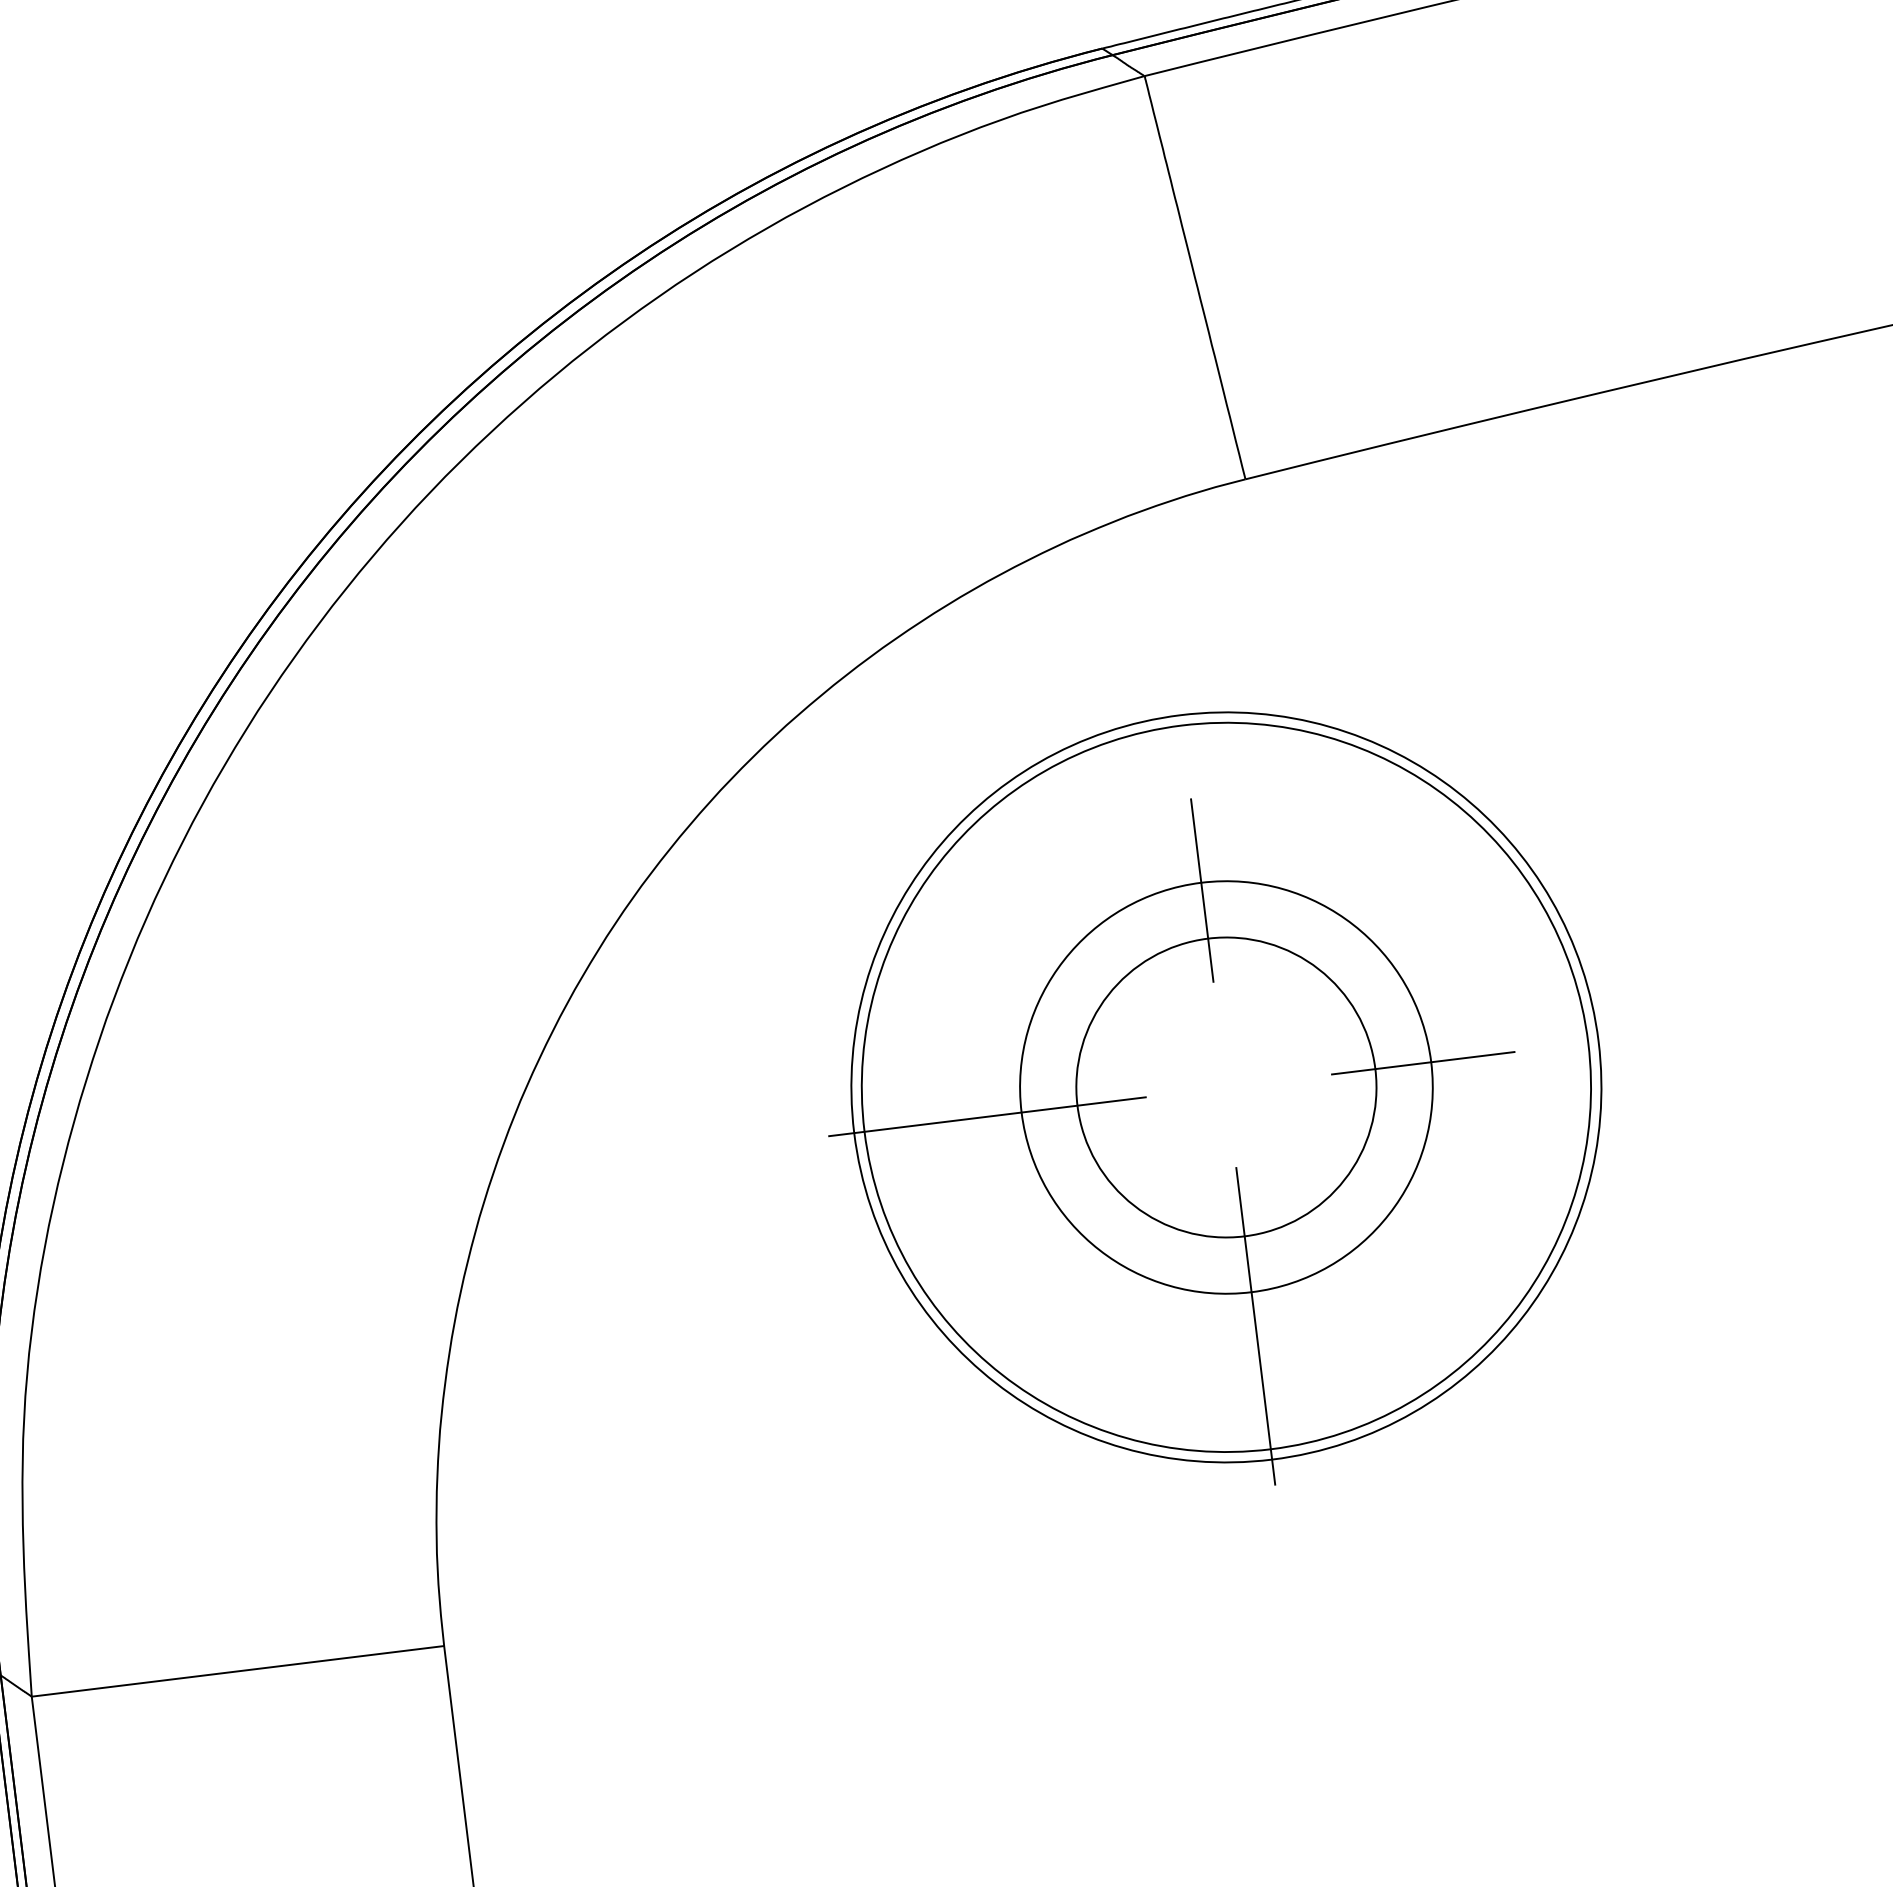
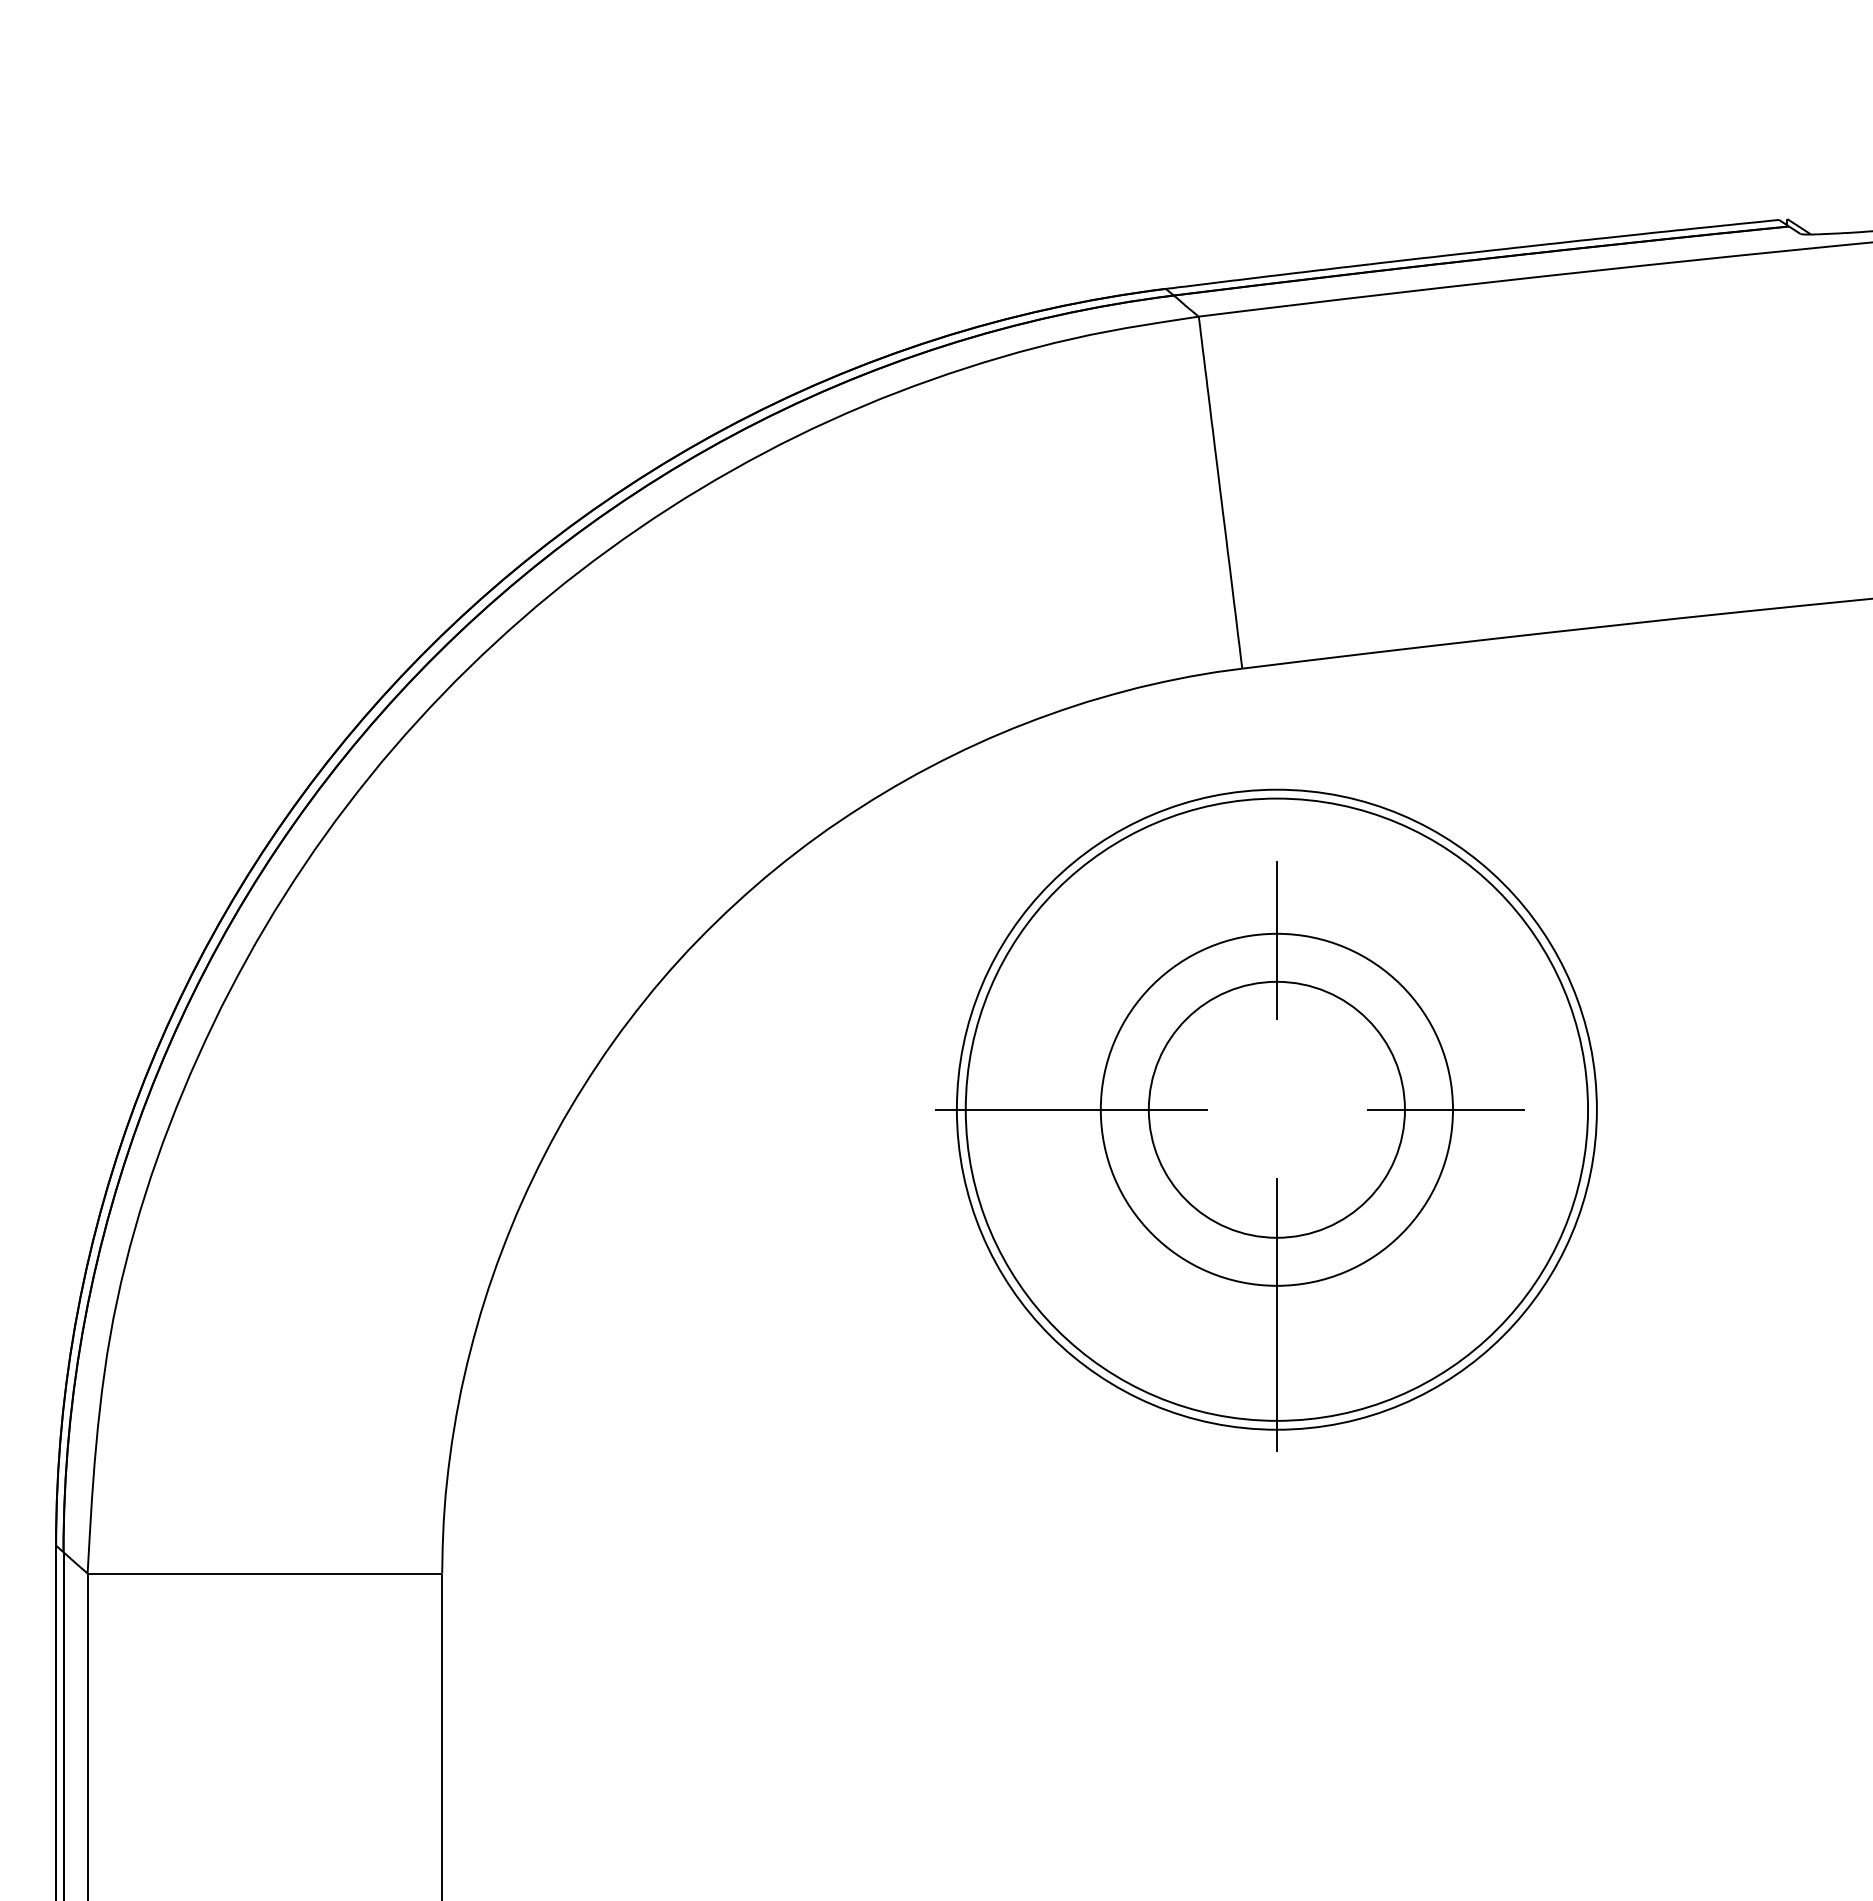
part: (1215, 1100) -> (1266, 1119), moved

